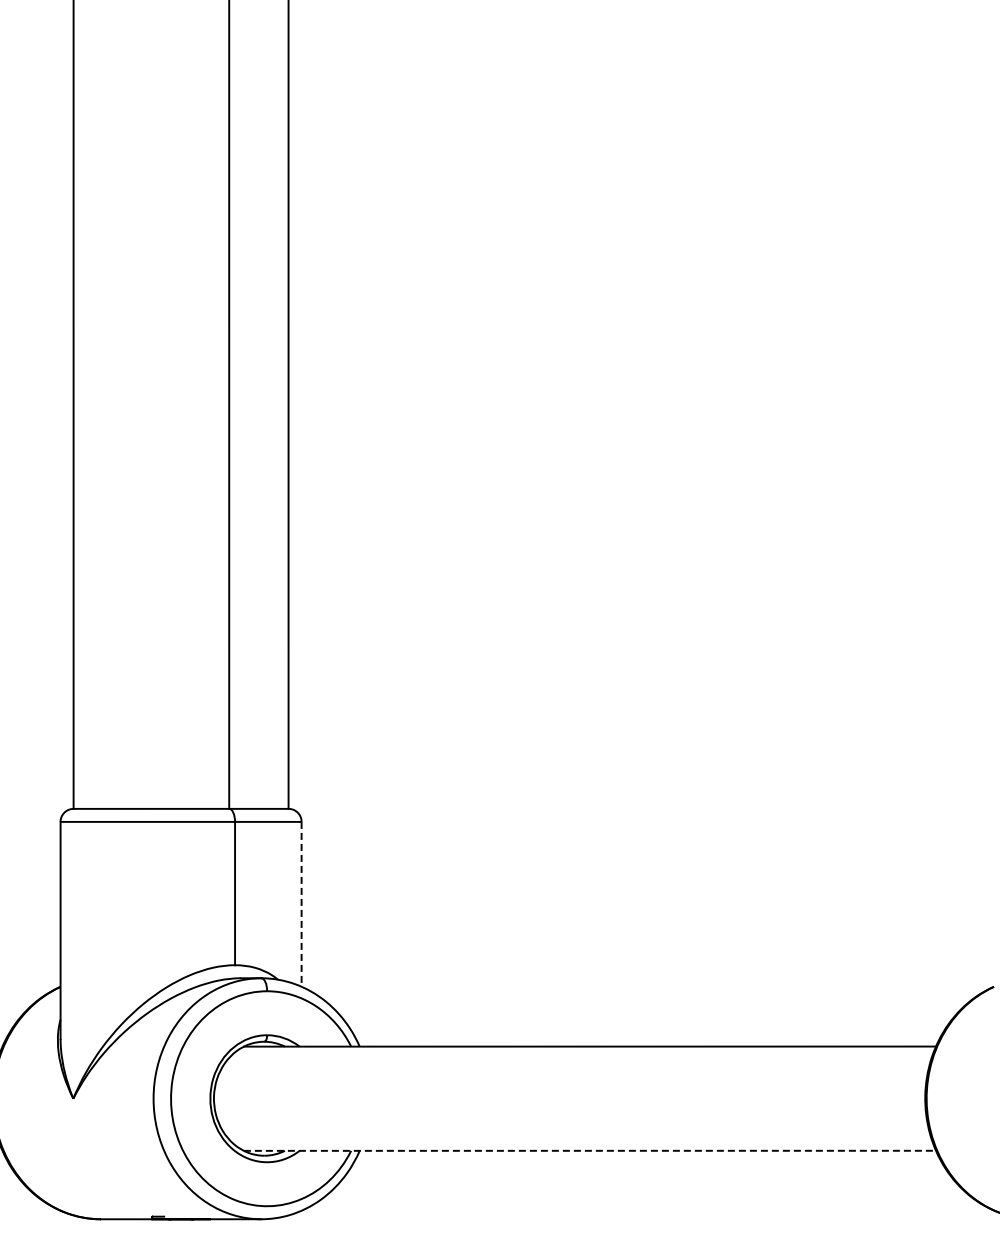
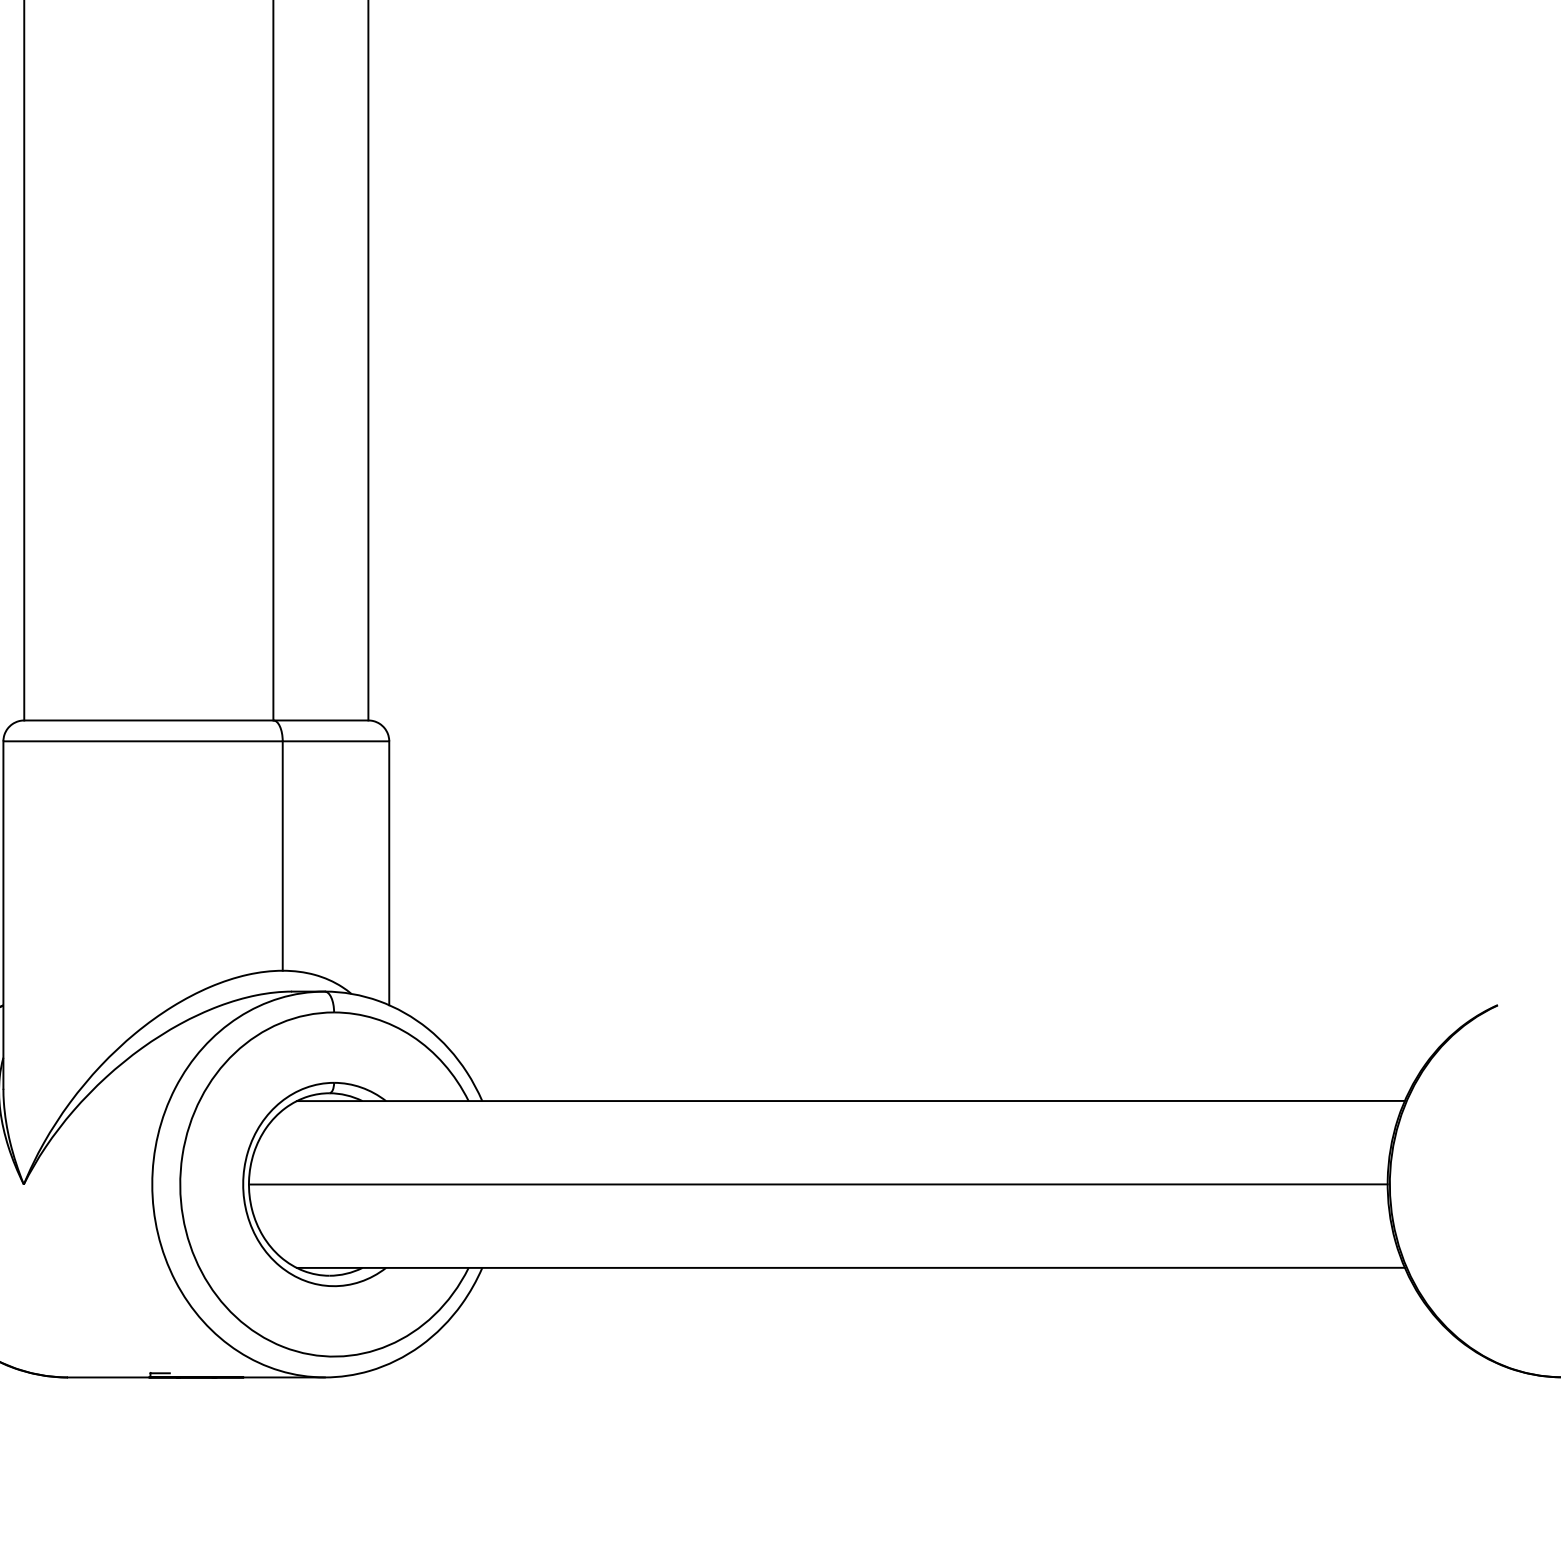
line: (301, 904) -> (389, 873), dashed -> solid
line: (569, 1098) -> (818, 1184), added
line: (590, 1150) -> (851, 1267), dashed -> solid

